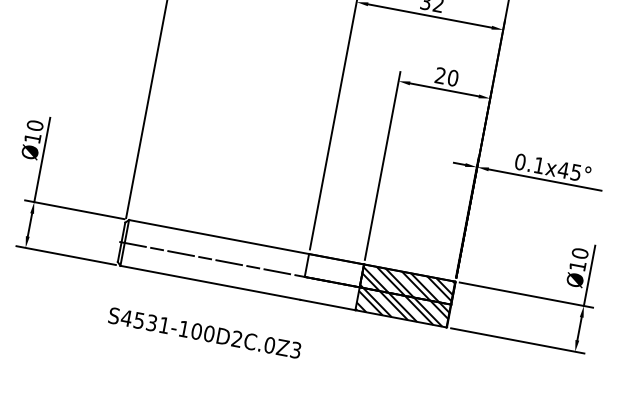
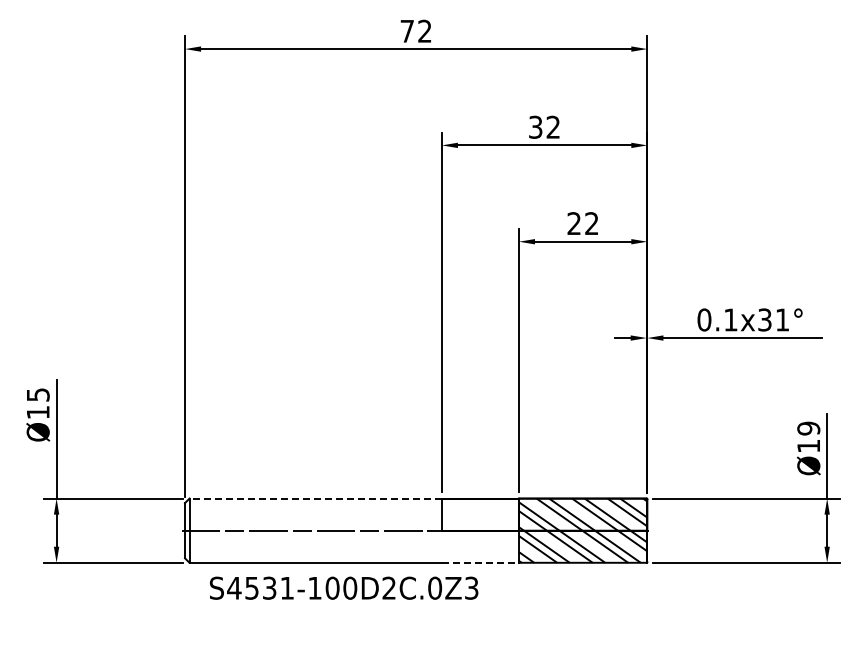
text: (452, 78) -> (591, 223), 20 -> 22
text: (34, 125) -> (37, 394), Ø10 -> Ø15
text: (569, 170) -> (772, 319), 0.1x45° -> 0.1x31°
line: (218, 236) -> (315, 498), solid -> dashed
text: (579, 253) -> (808, 428), Ø10 -> Ø19
line: (328, 304) -> (480, 562), solid -> dashed
text: (205, 332) -> (344, 587), moved

